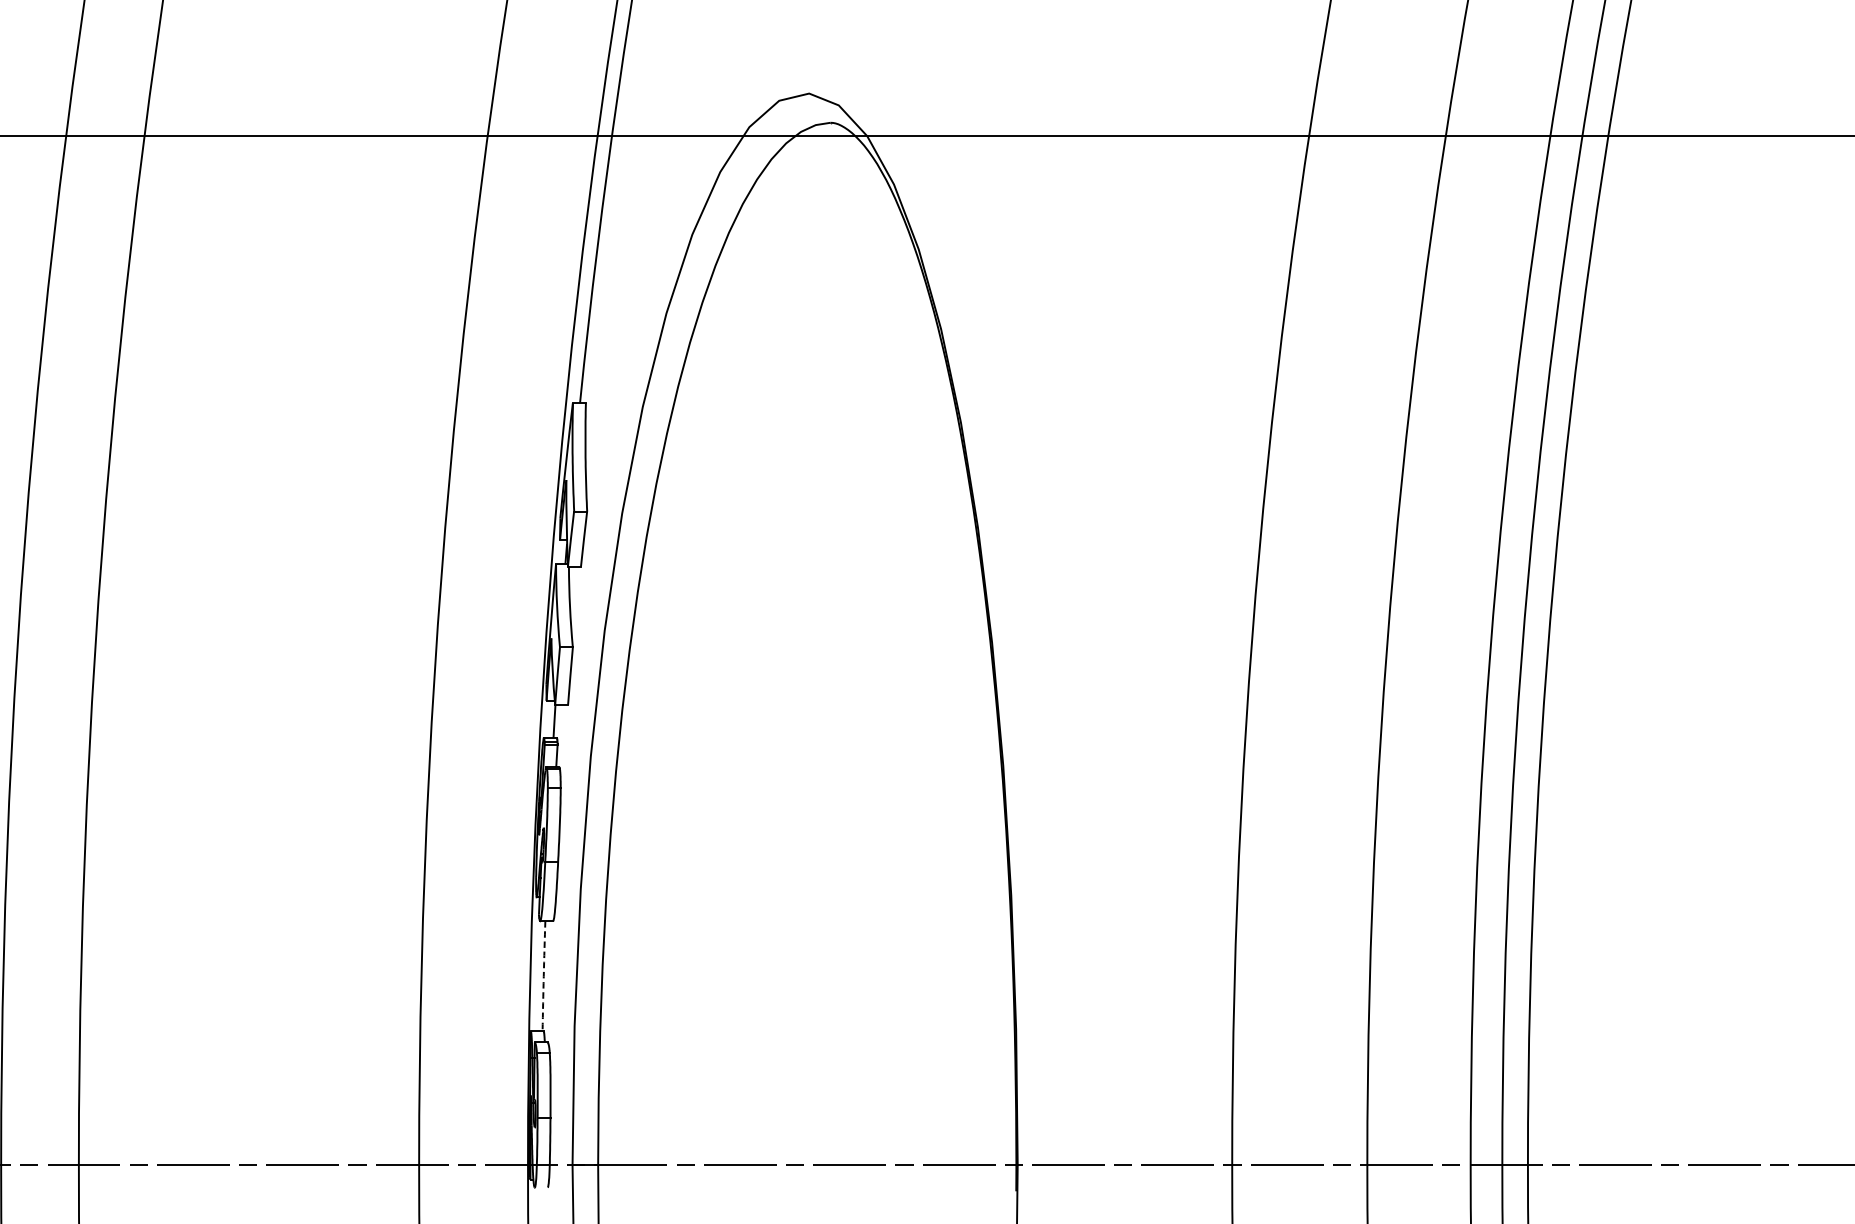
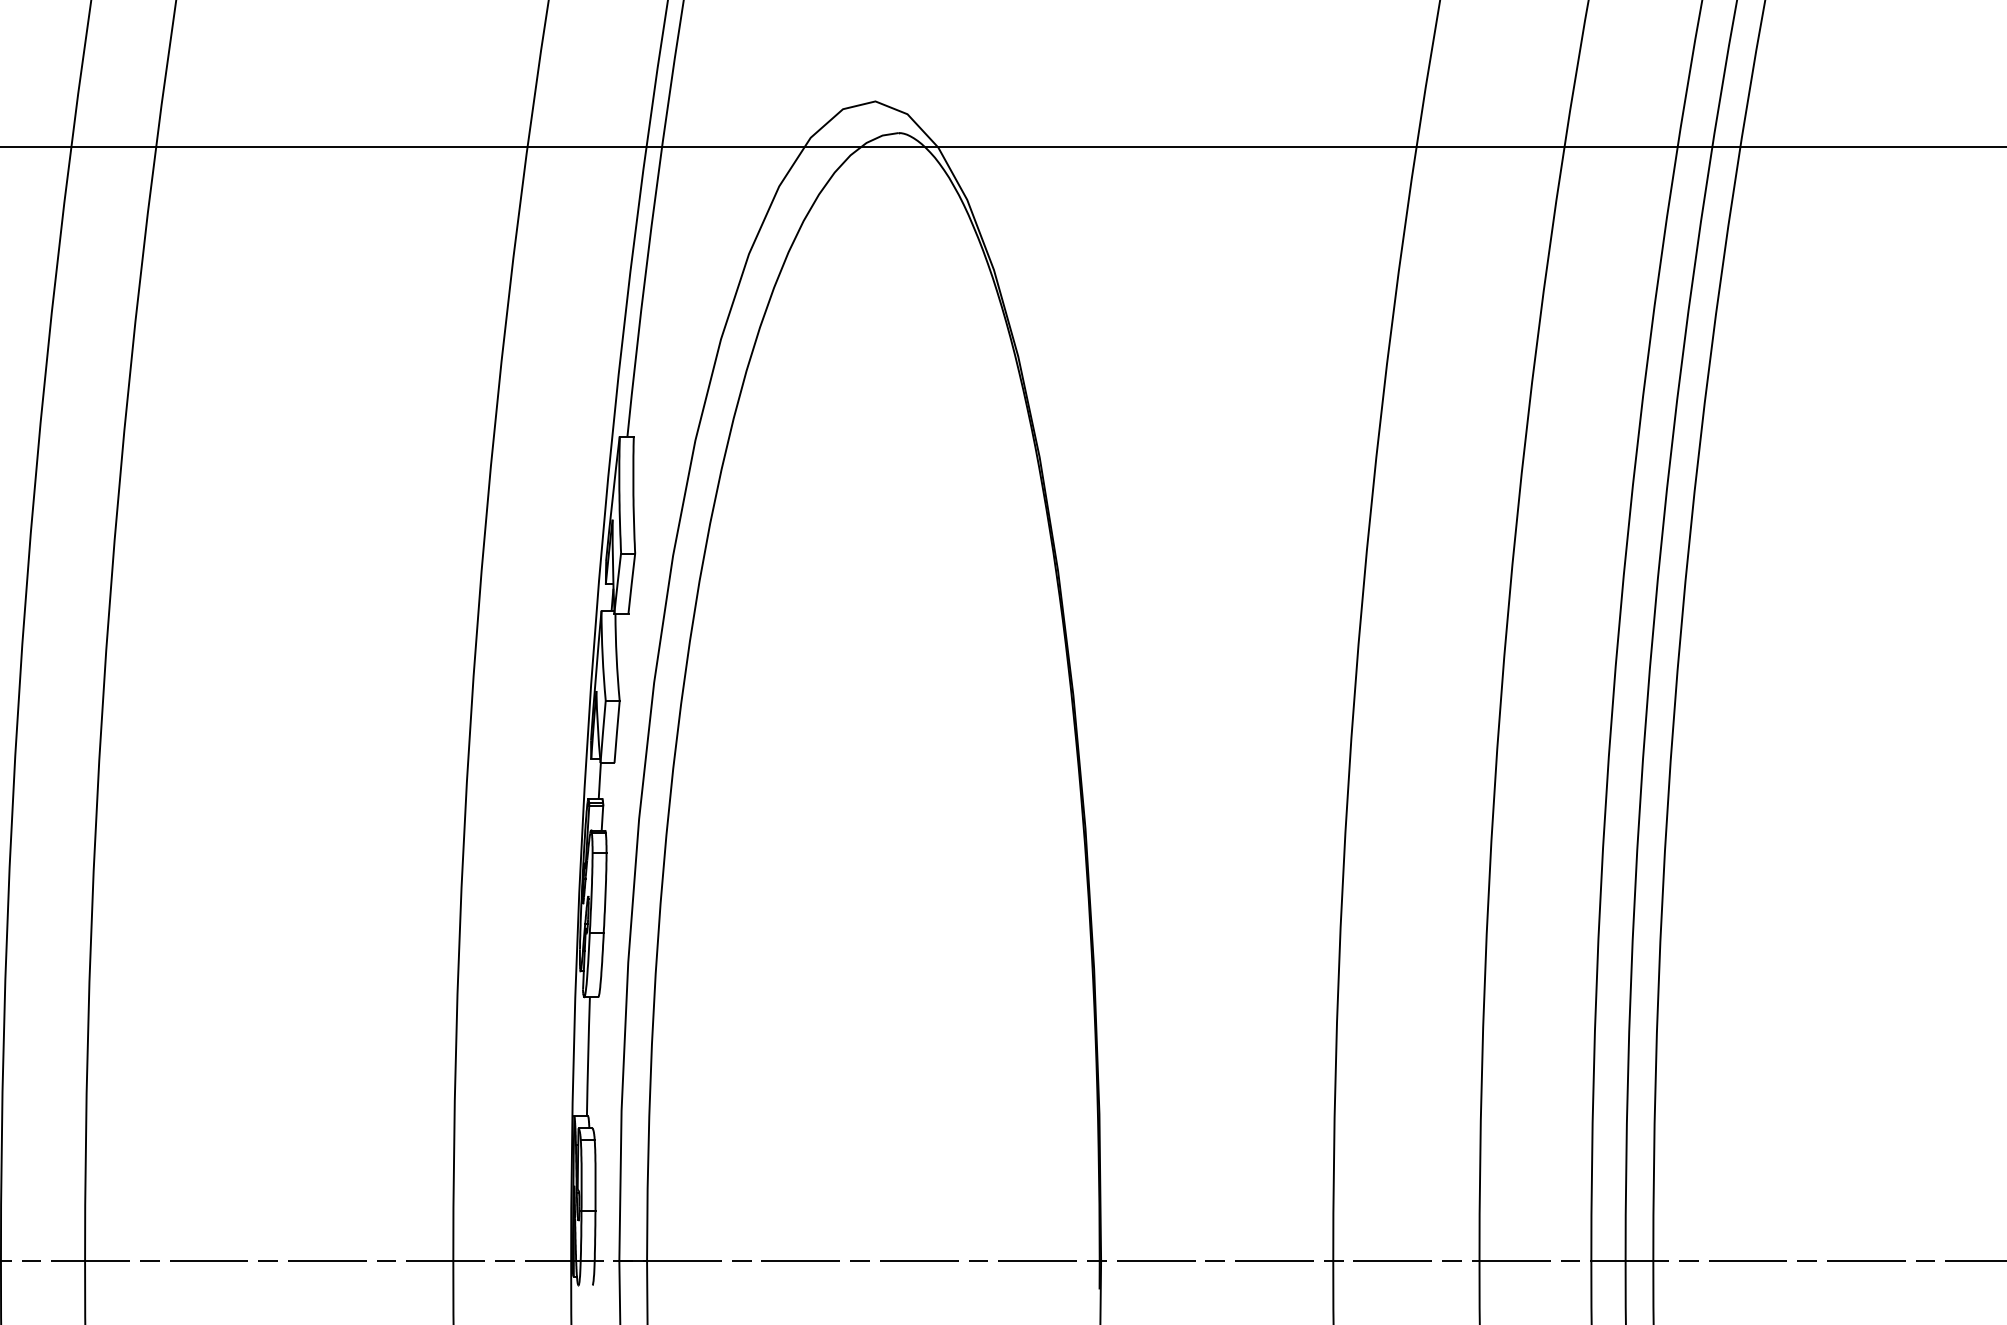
arc: (544, 976) -> (588, 1056), dashed -> solid

